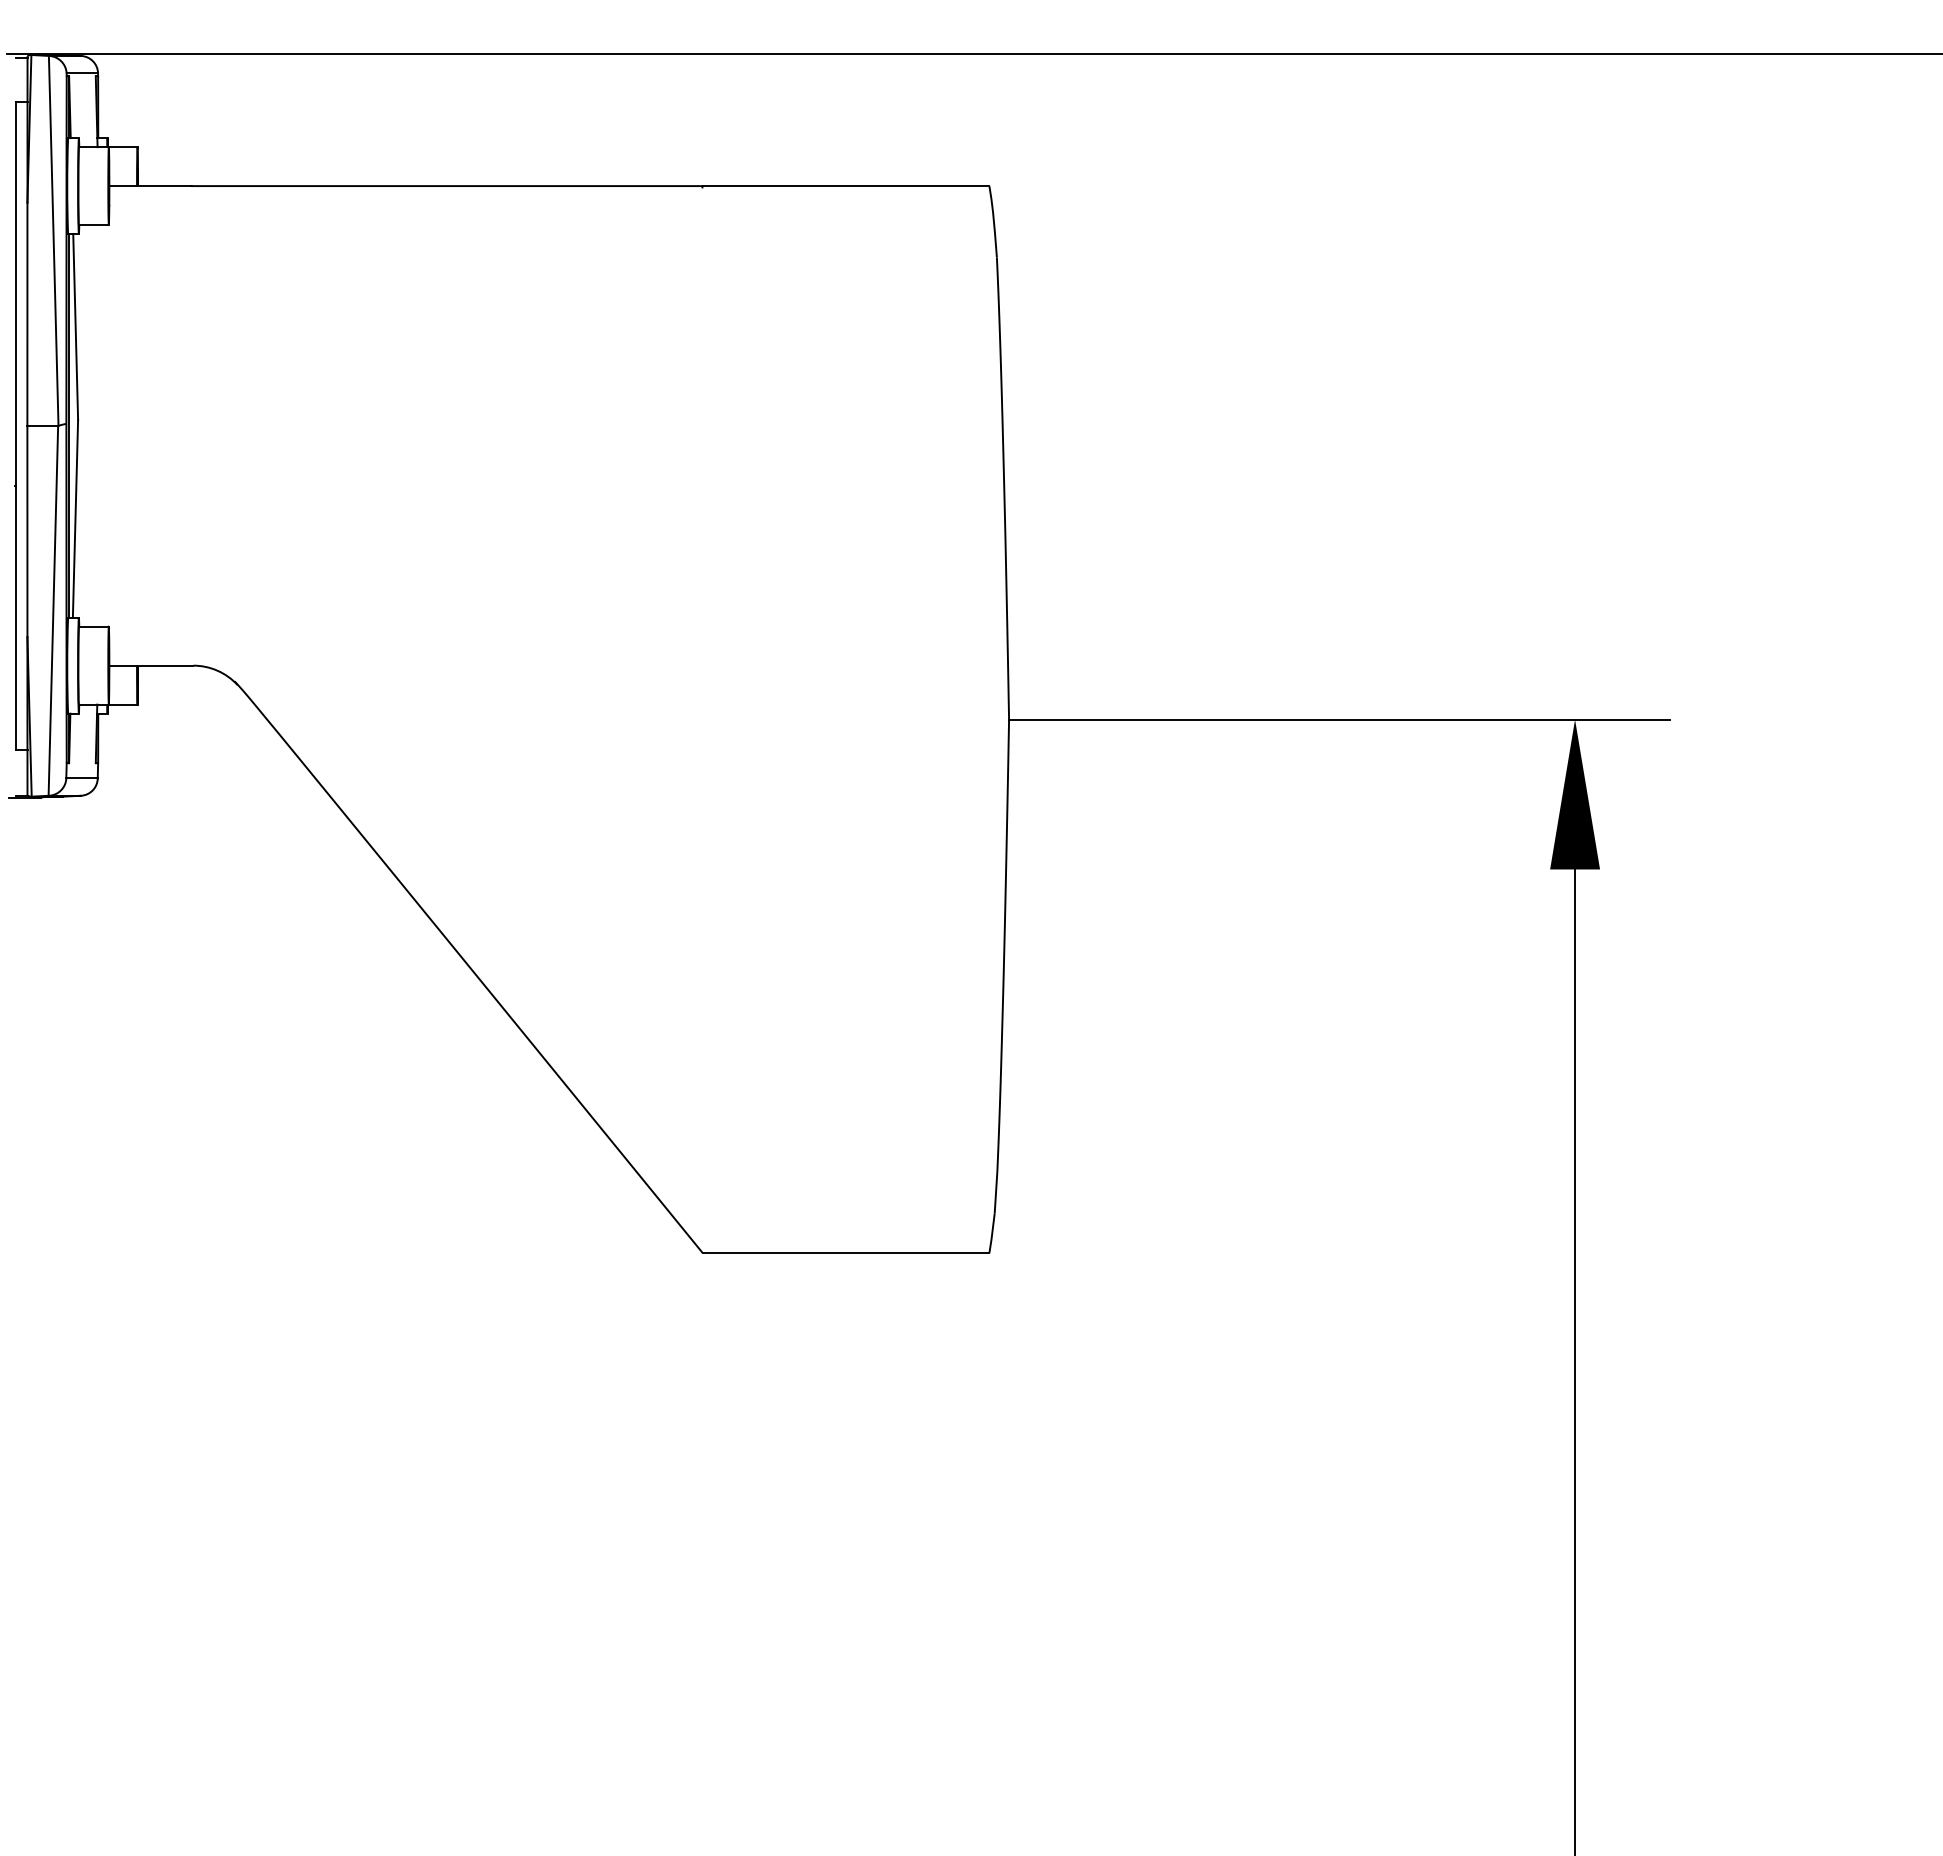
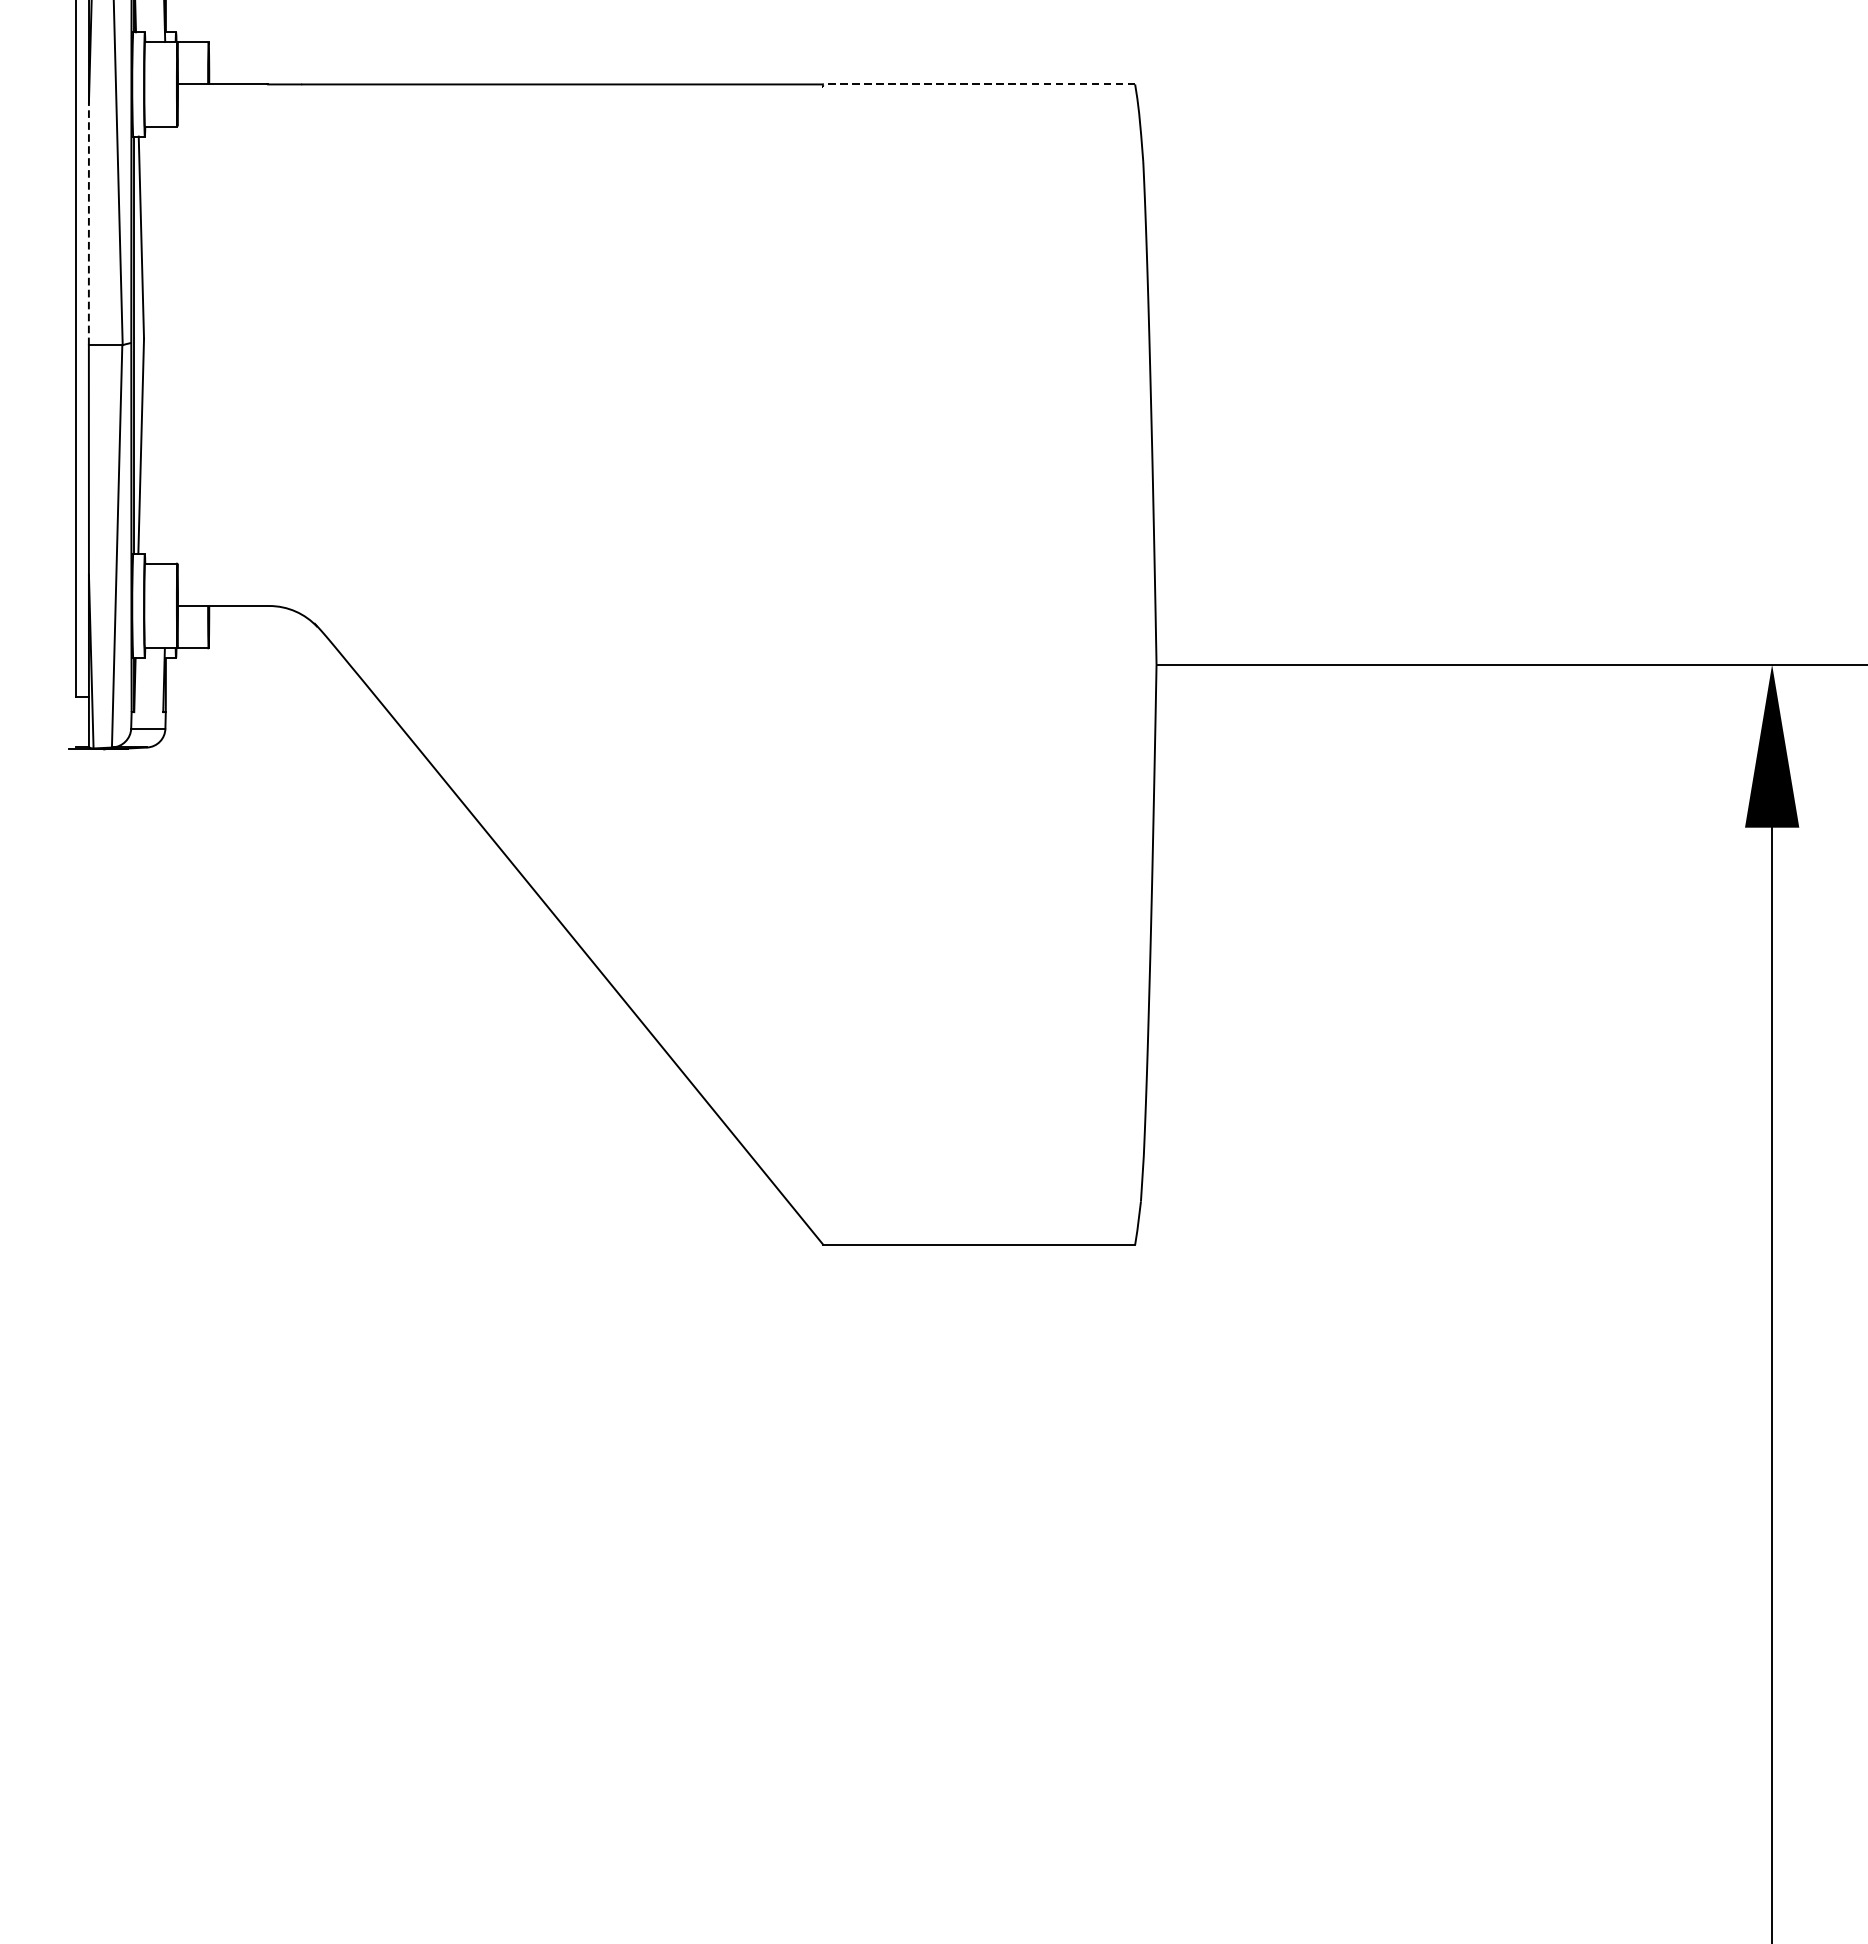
line: (845, 186) -> (978, 84), solid -> dashed
line: (27, 314) -> (88, 224), solid -> dashed

